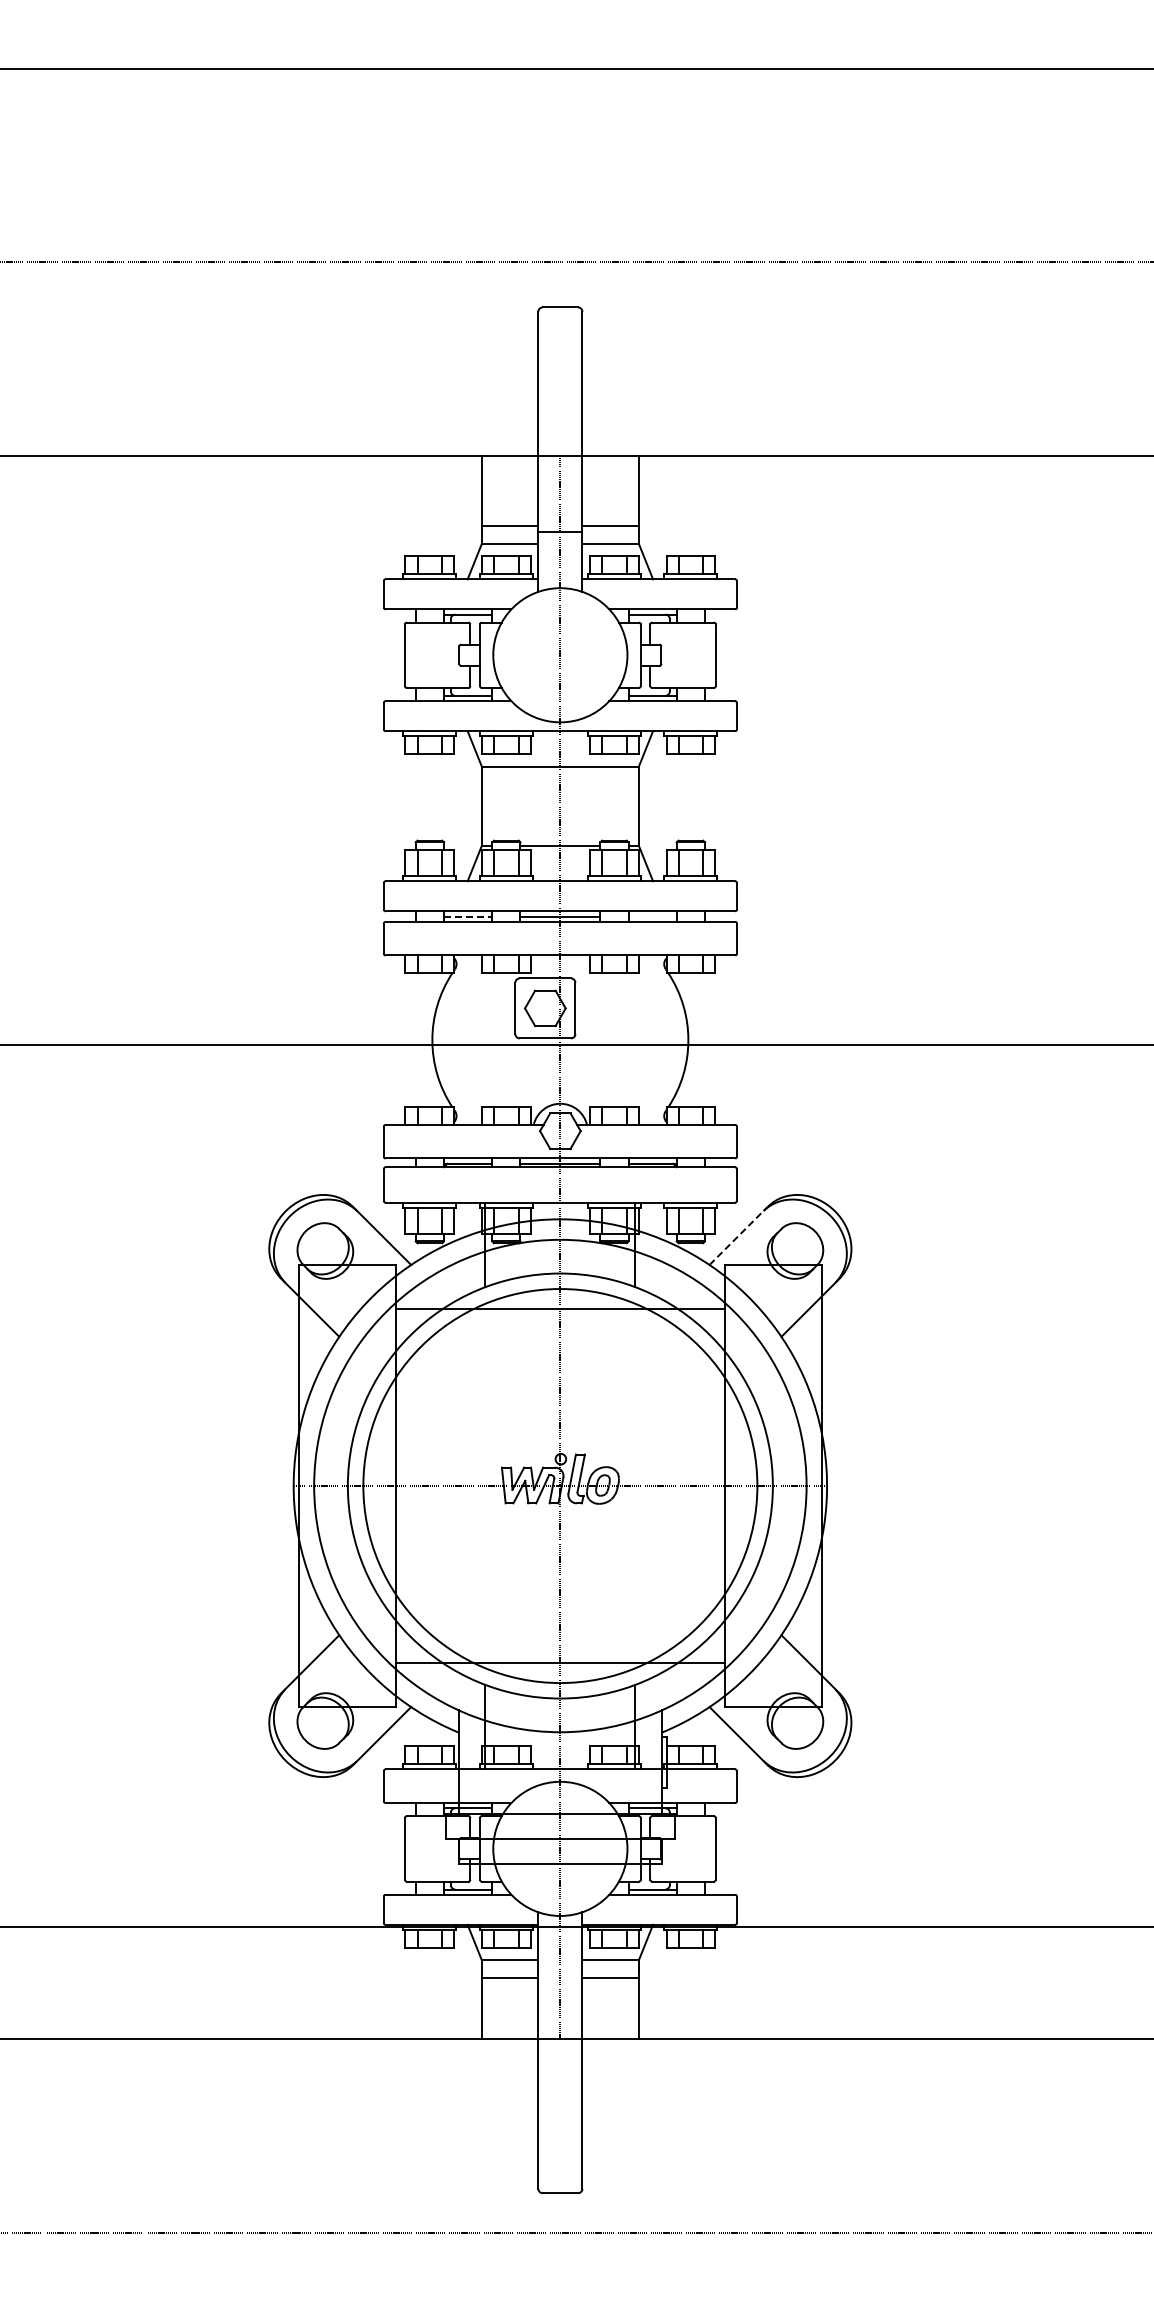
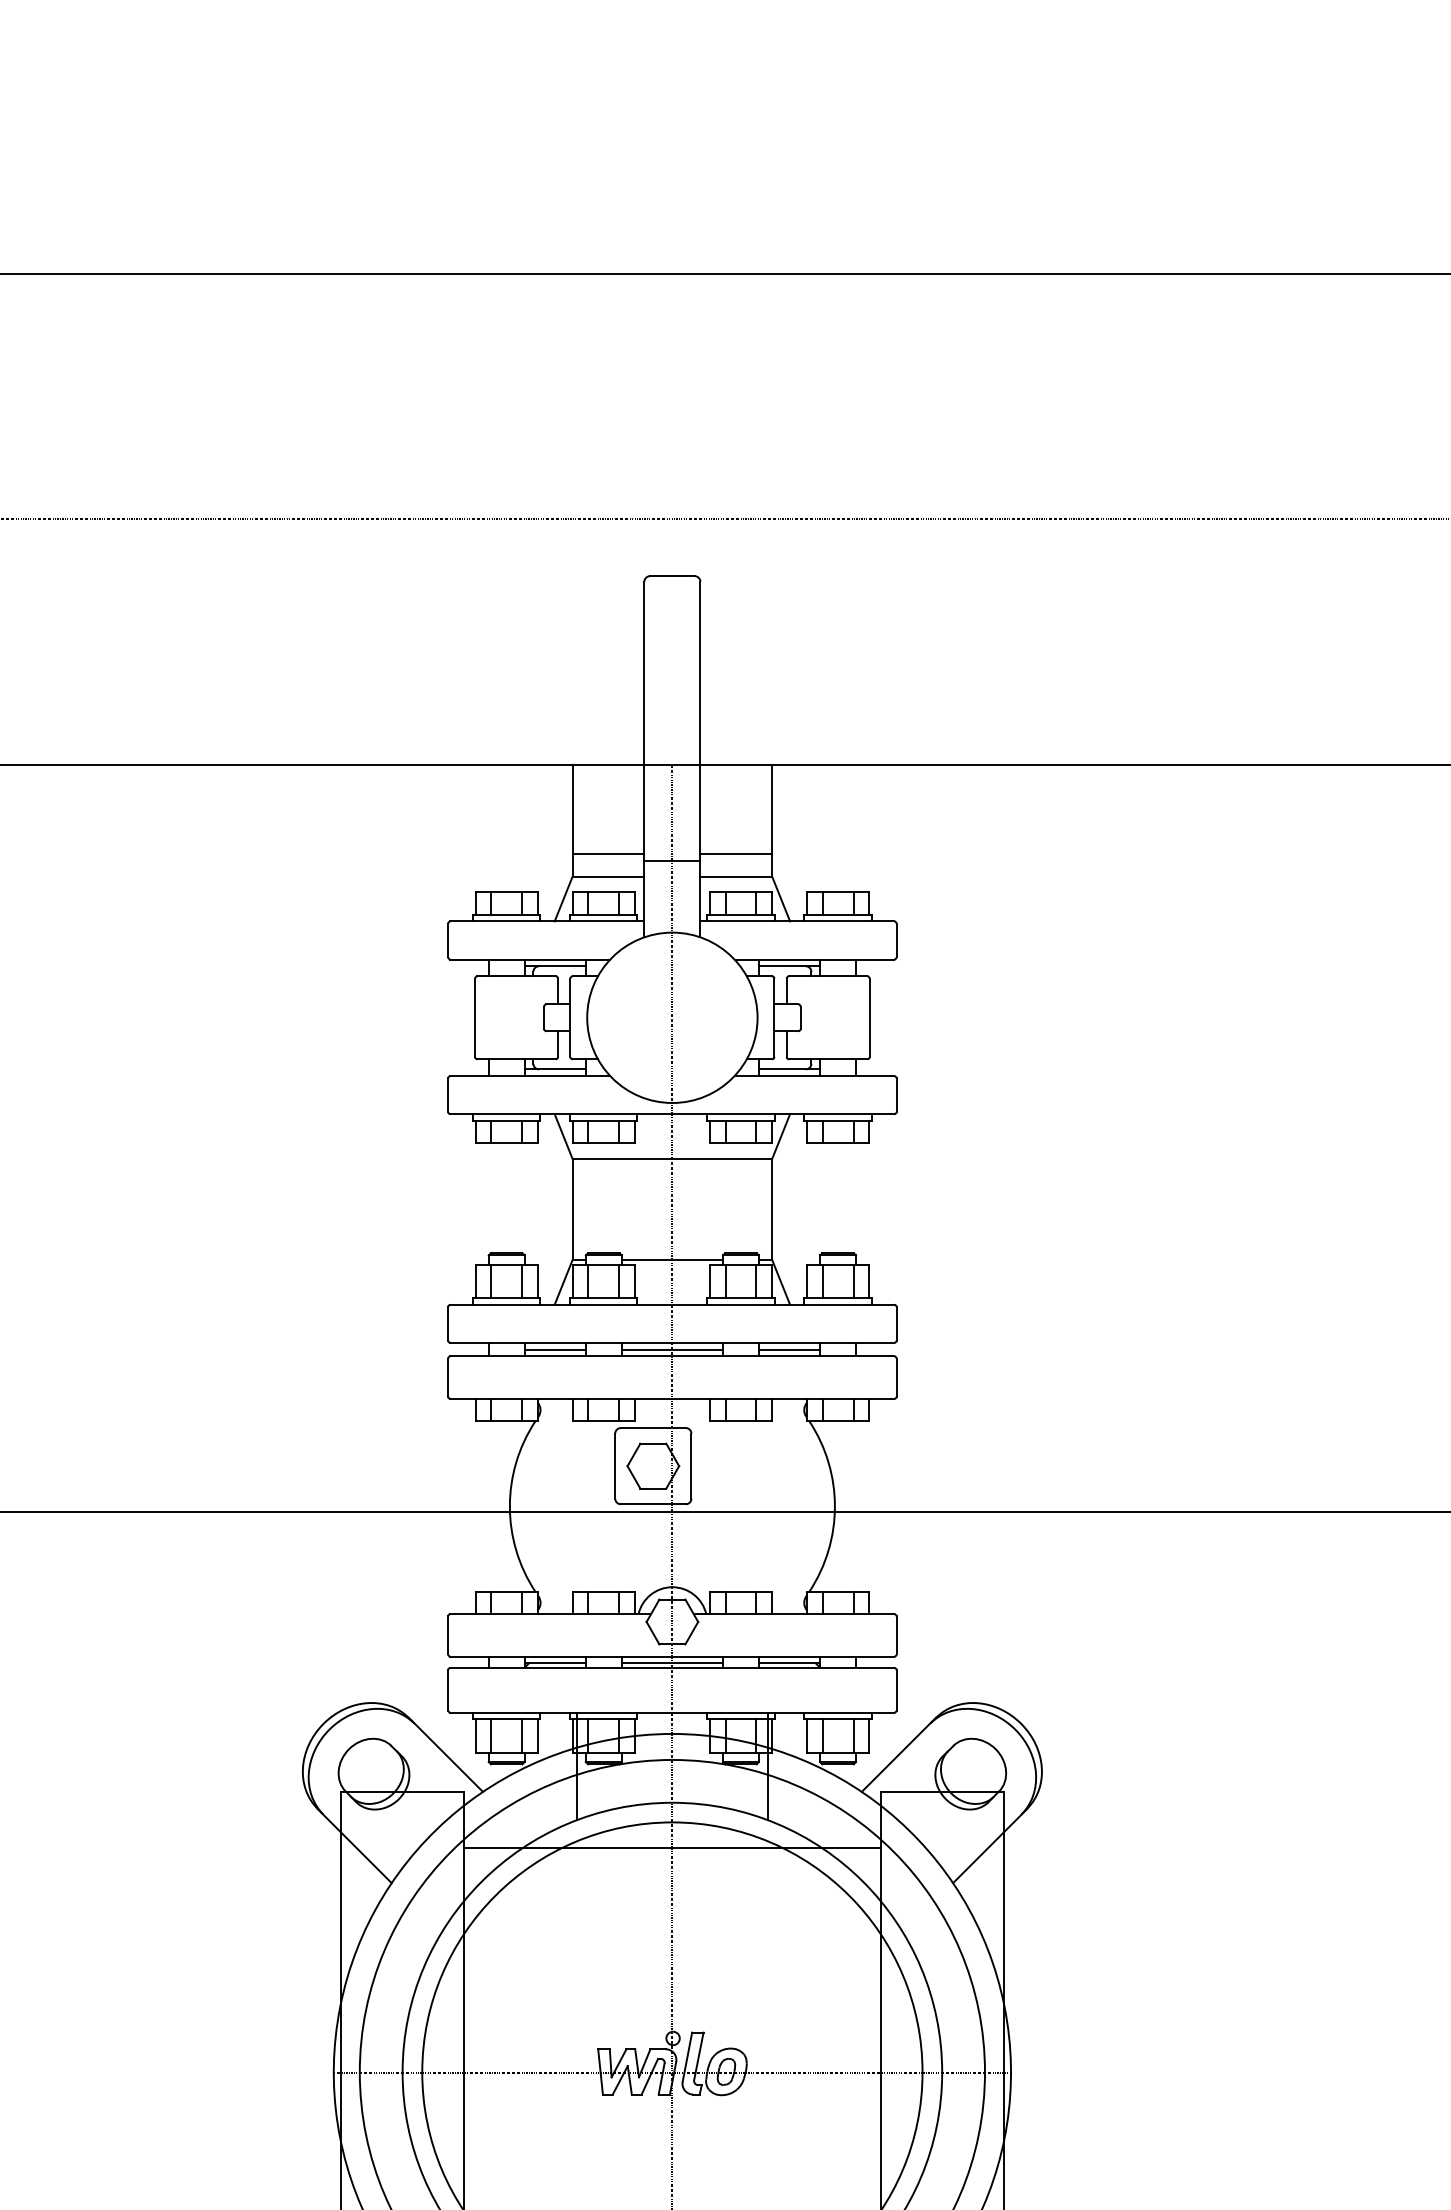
line: (468, 916) -> (555, 1349), dashed -> solid
line: (652, 916) -> (789, 1349), added
line: (739, 1235) -> (899, 1754), dashed -> solid

